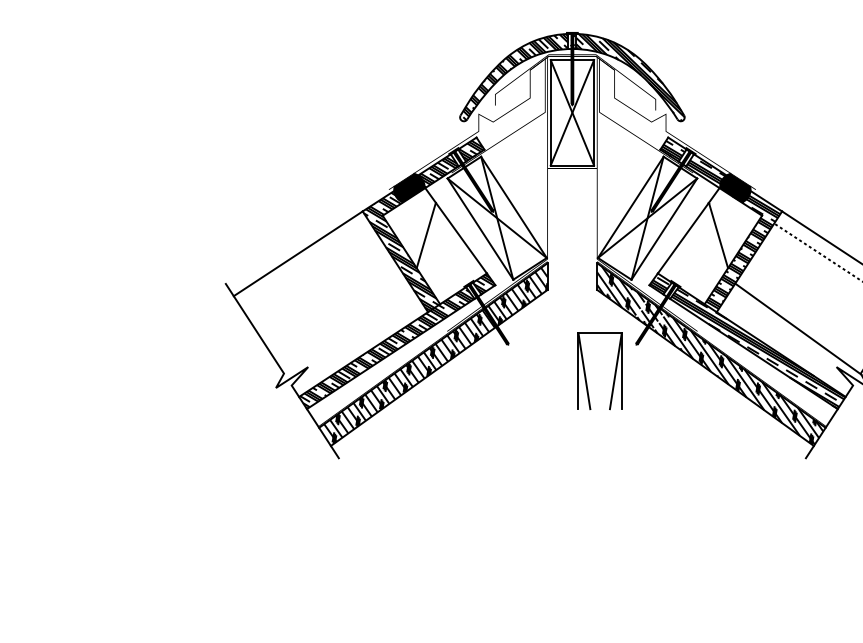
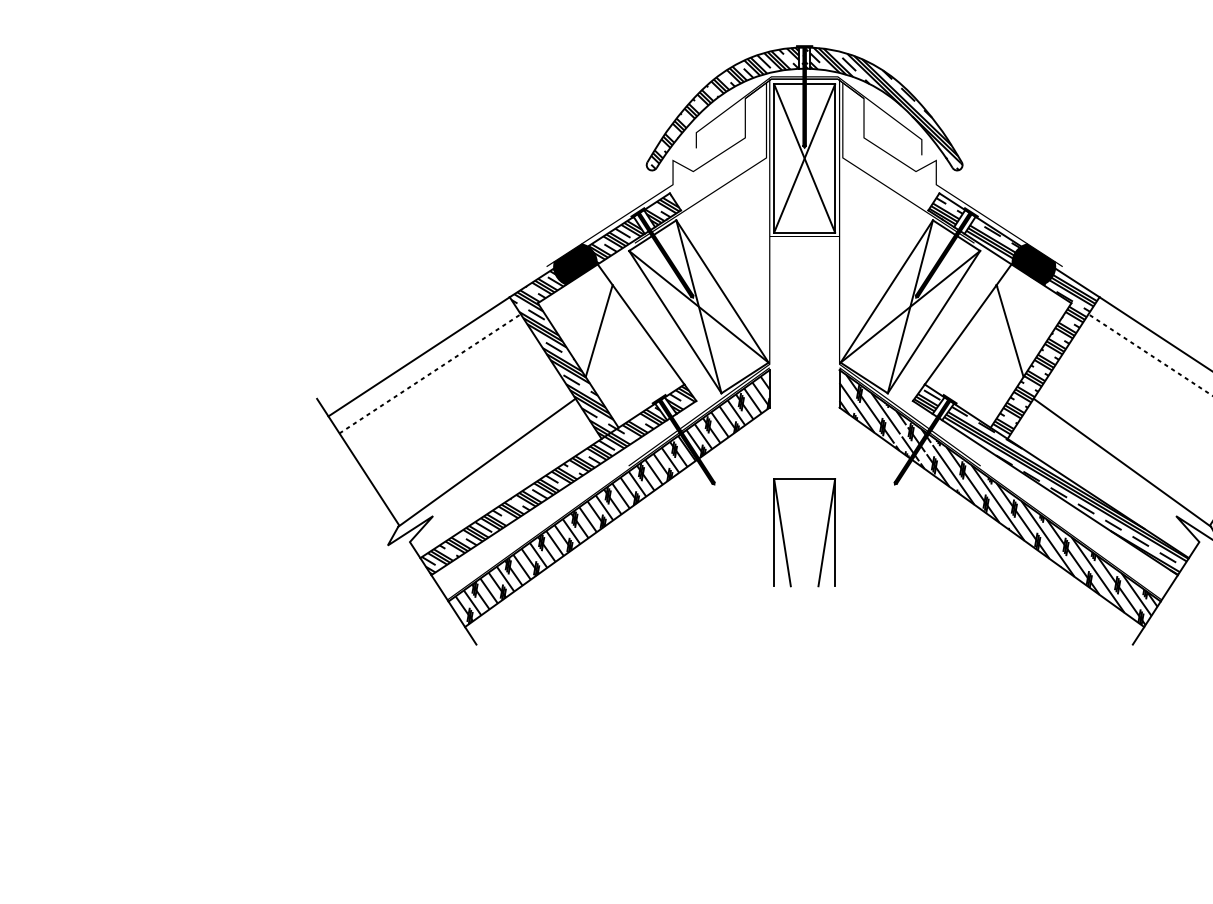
line: (305, 265) -> (429, 373), added
line: (346, 328) -> (486, 462), added
part: (585, 374) -> (784, 537), moved

